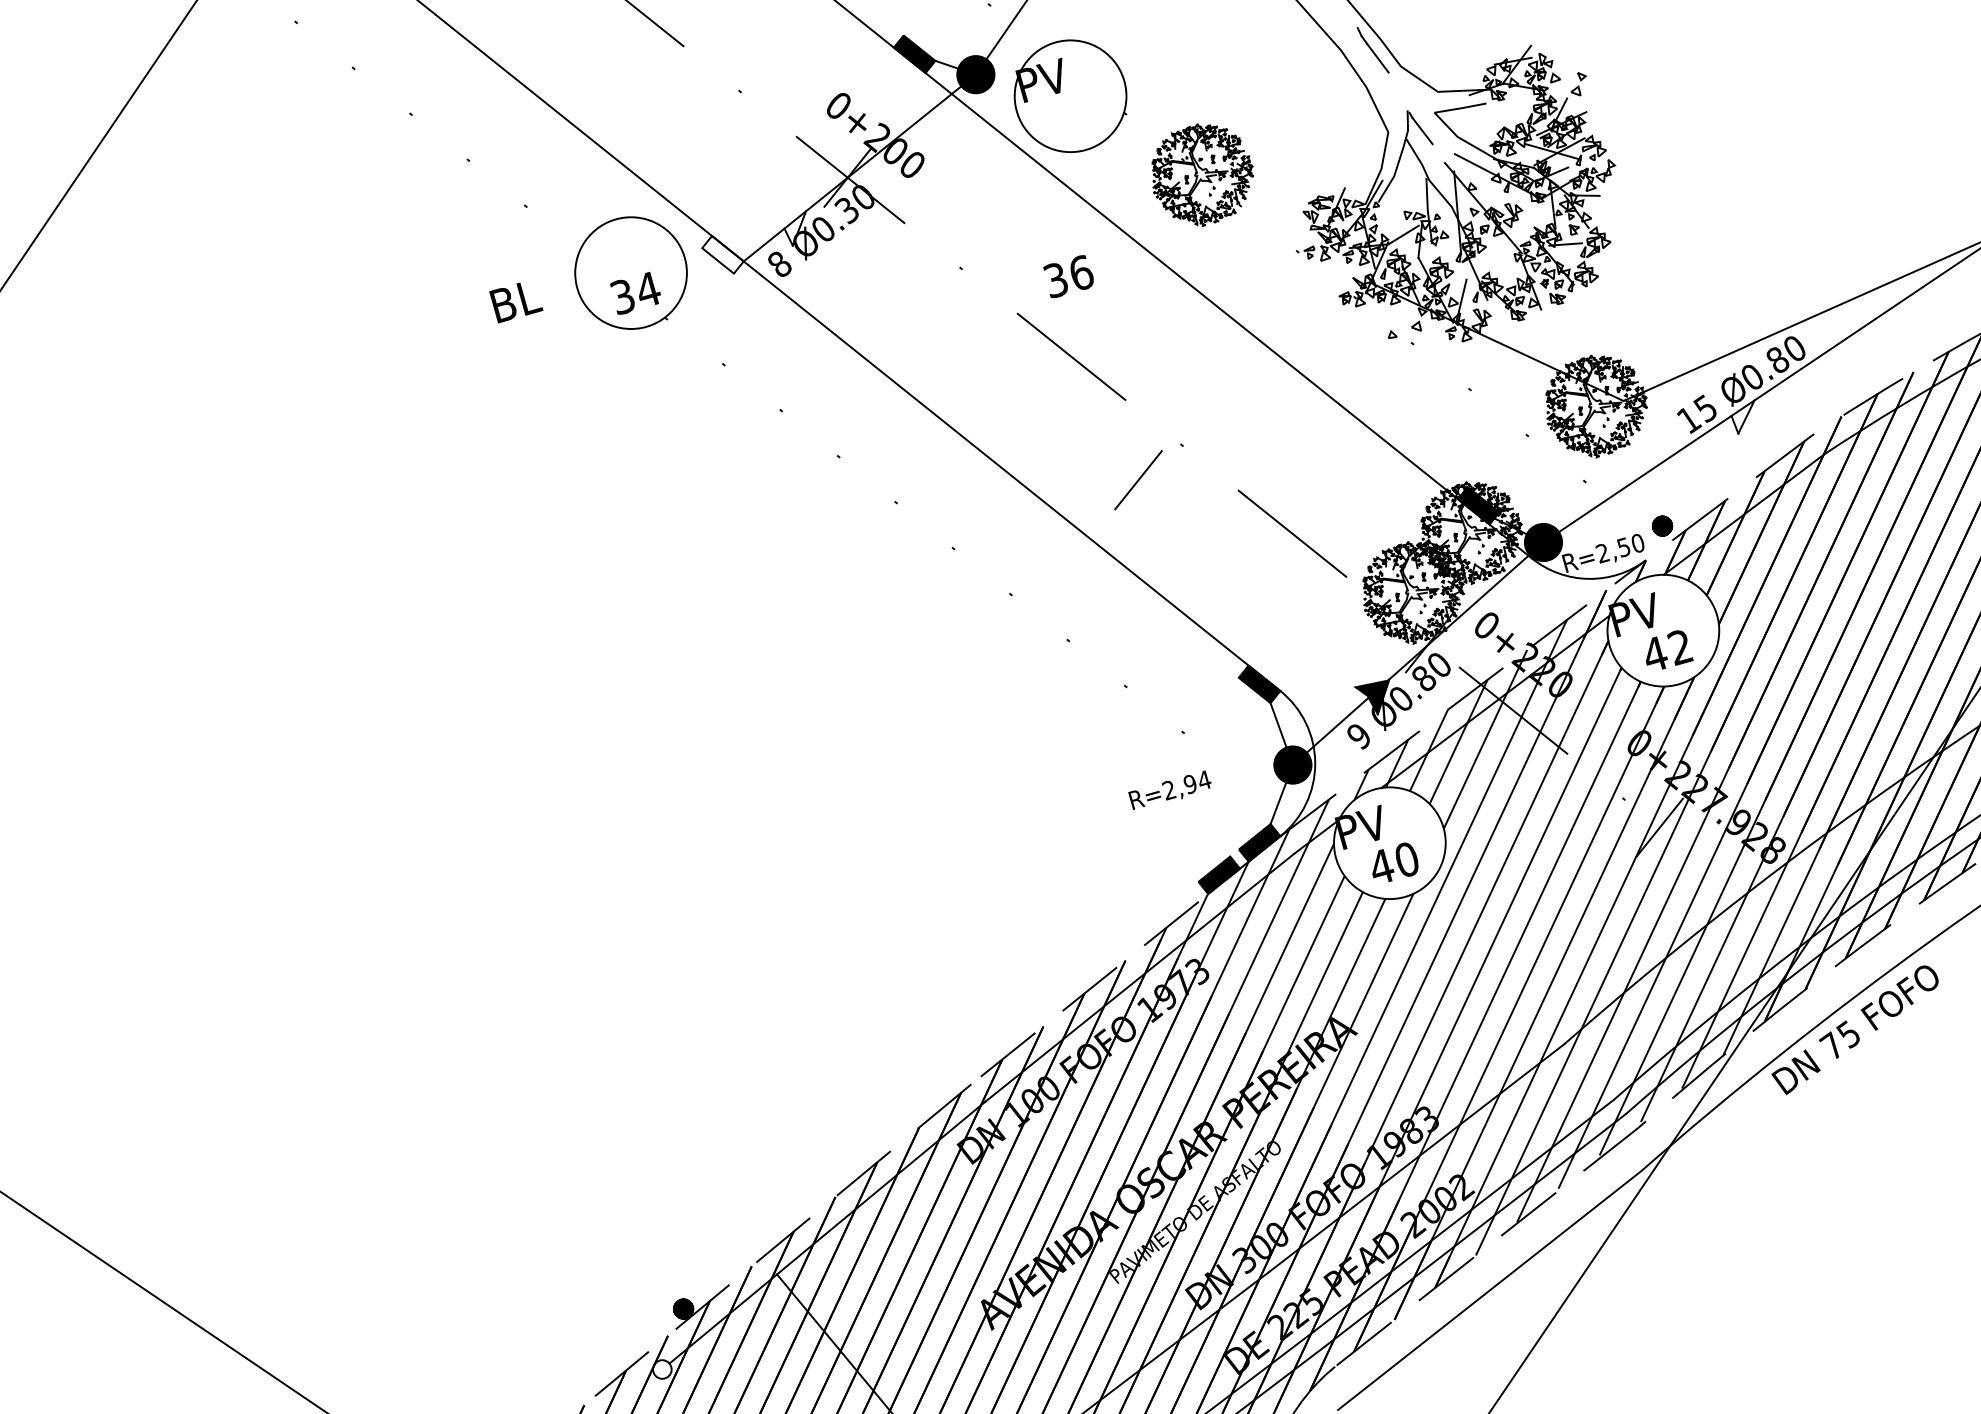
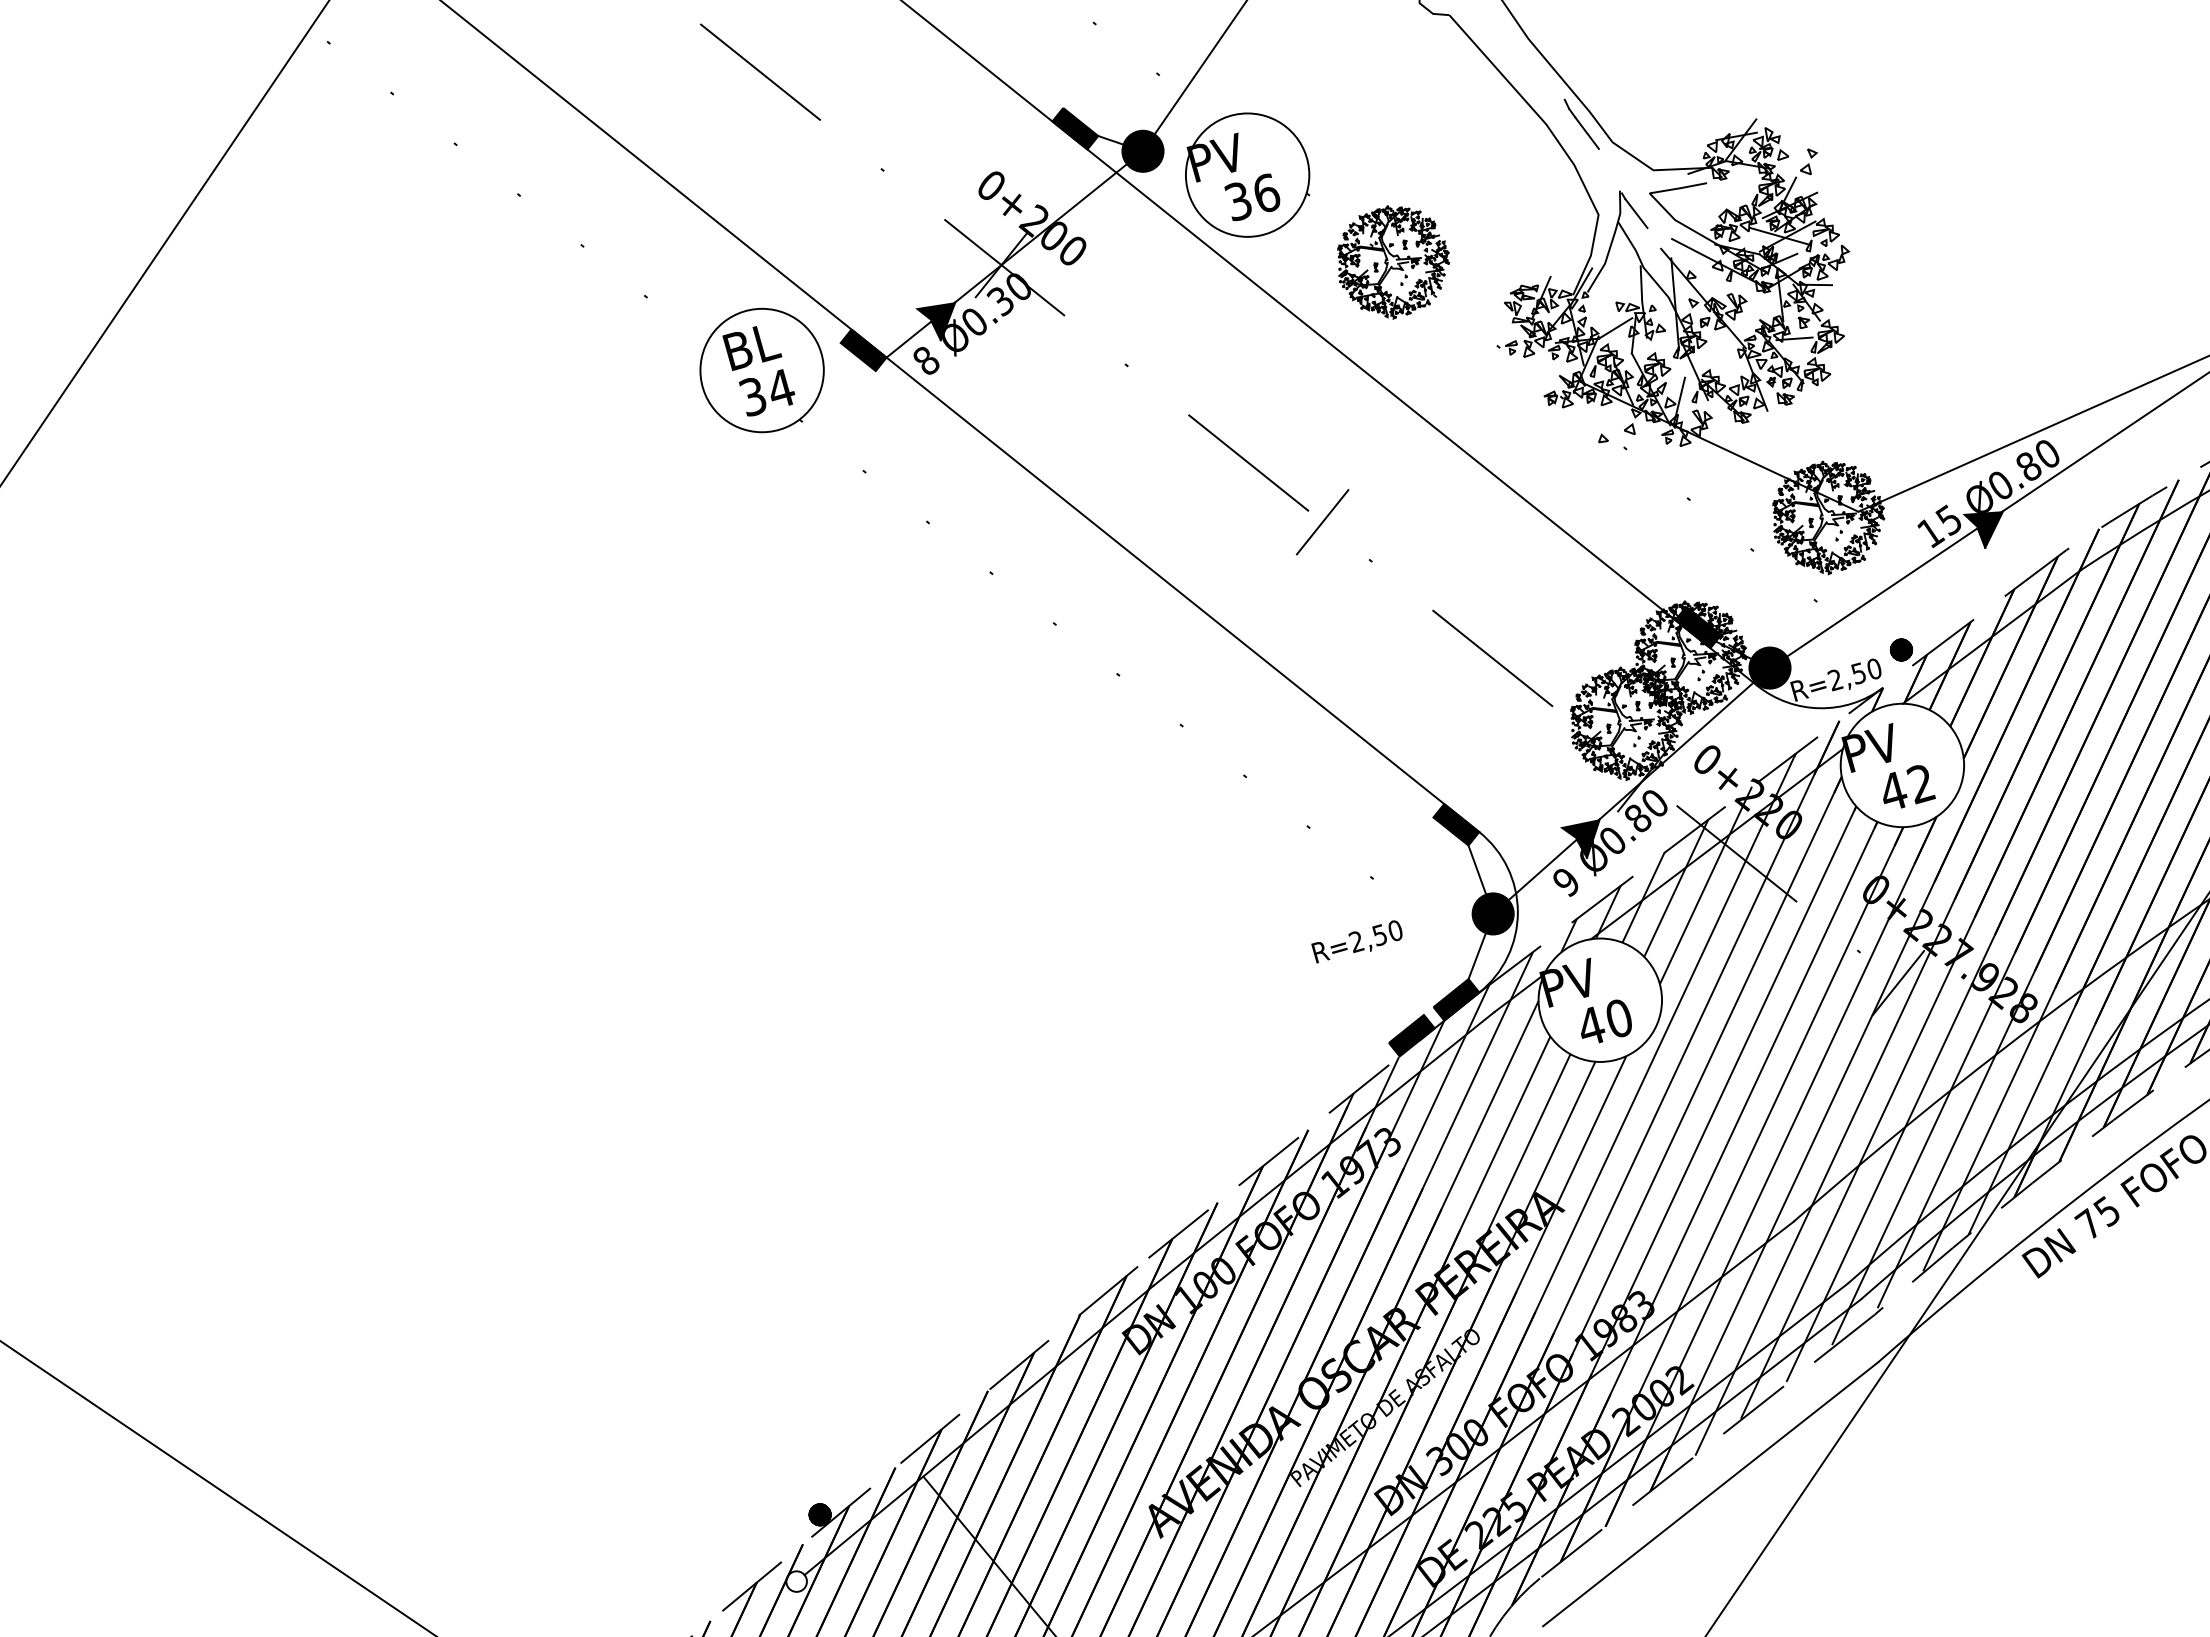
fill: (788, 228) -> (935, 321), added
fill: (722, 255) -> (863, 350), added
text: (1068, 276) -> (1252, 197), moved
text: (516, 302) -> (752, 348), moved
fill: (1735, 417) -> (1982, 529), added
line: (1138, 480) -> (1322, 522), moved
text: (1197, 782) -> (1387, 933), R=2,94 -> R=2,50

